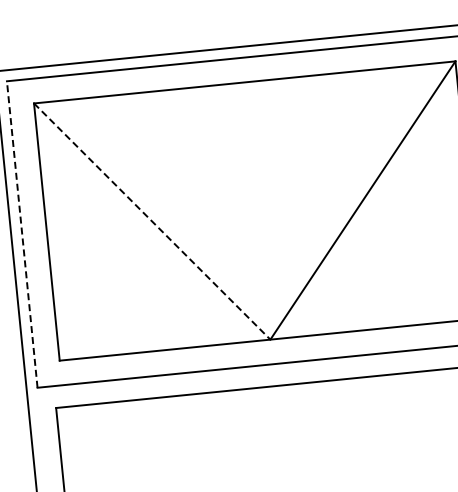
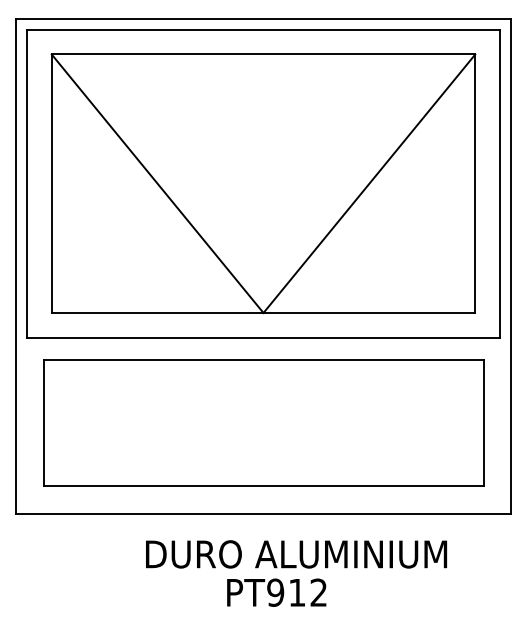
line: (152, 222) -> (157, 184), dashed -> solid
line: (22, 234) -> (27, 183), dashed -> solid

